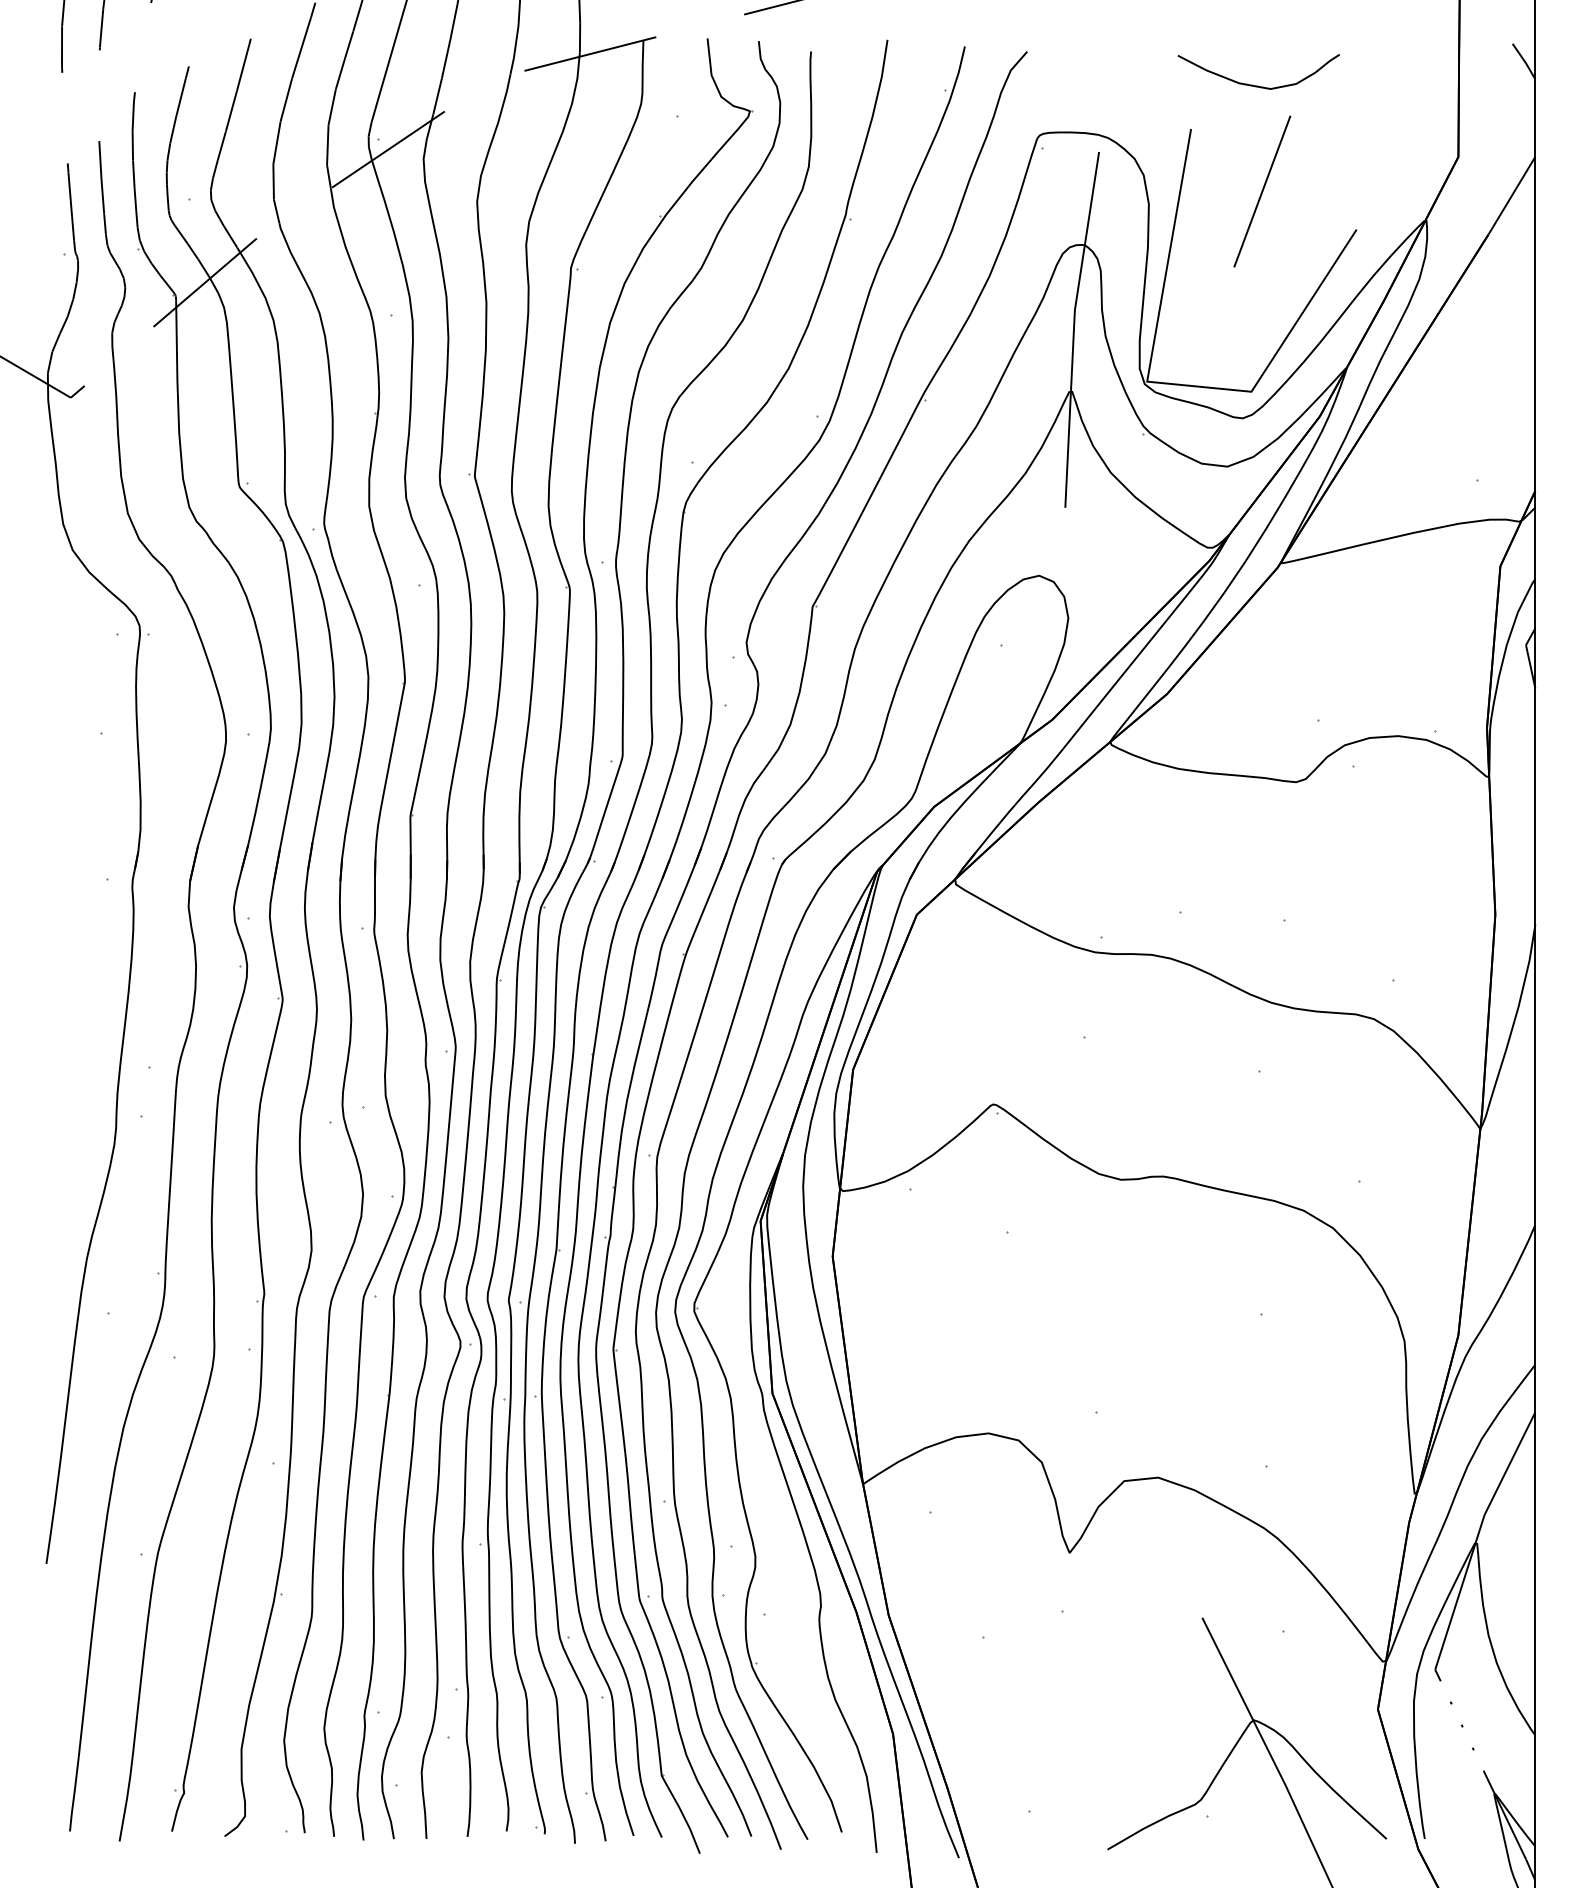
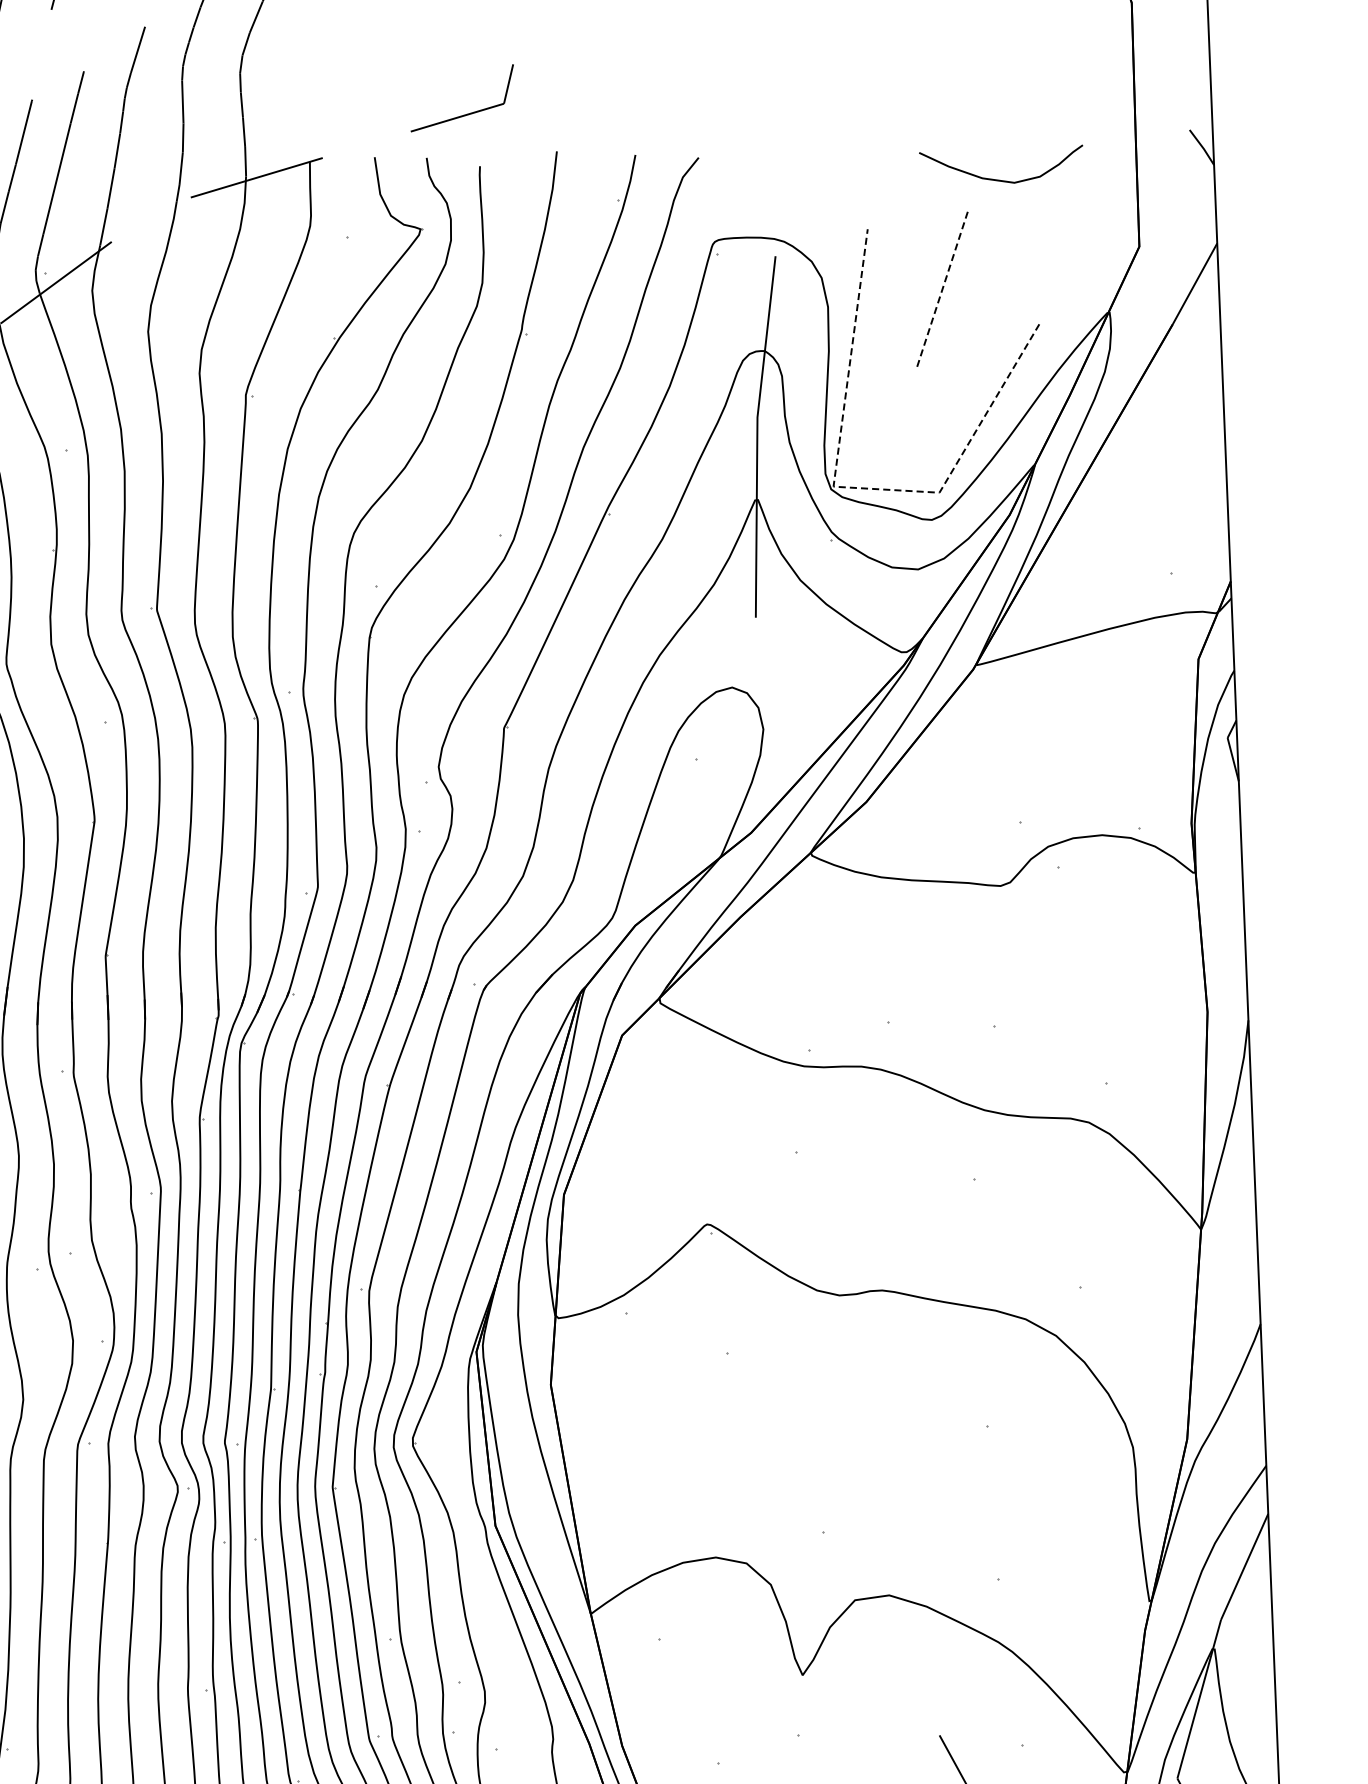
curve: (1258, 85) -> (1001, 179), moved
line: (1262, 191) -> (942, 289), solid -> dashed
line: (1168, 383) -> (855, 487), solid -> dashed

